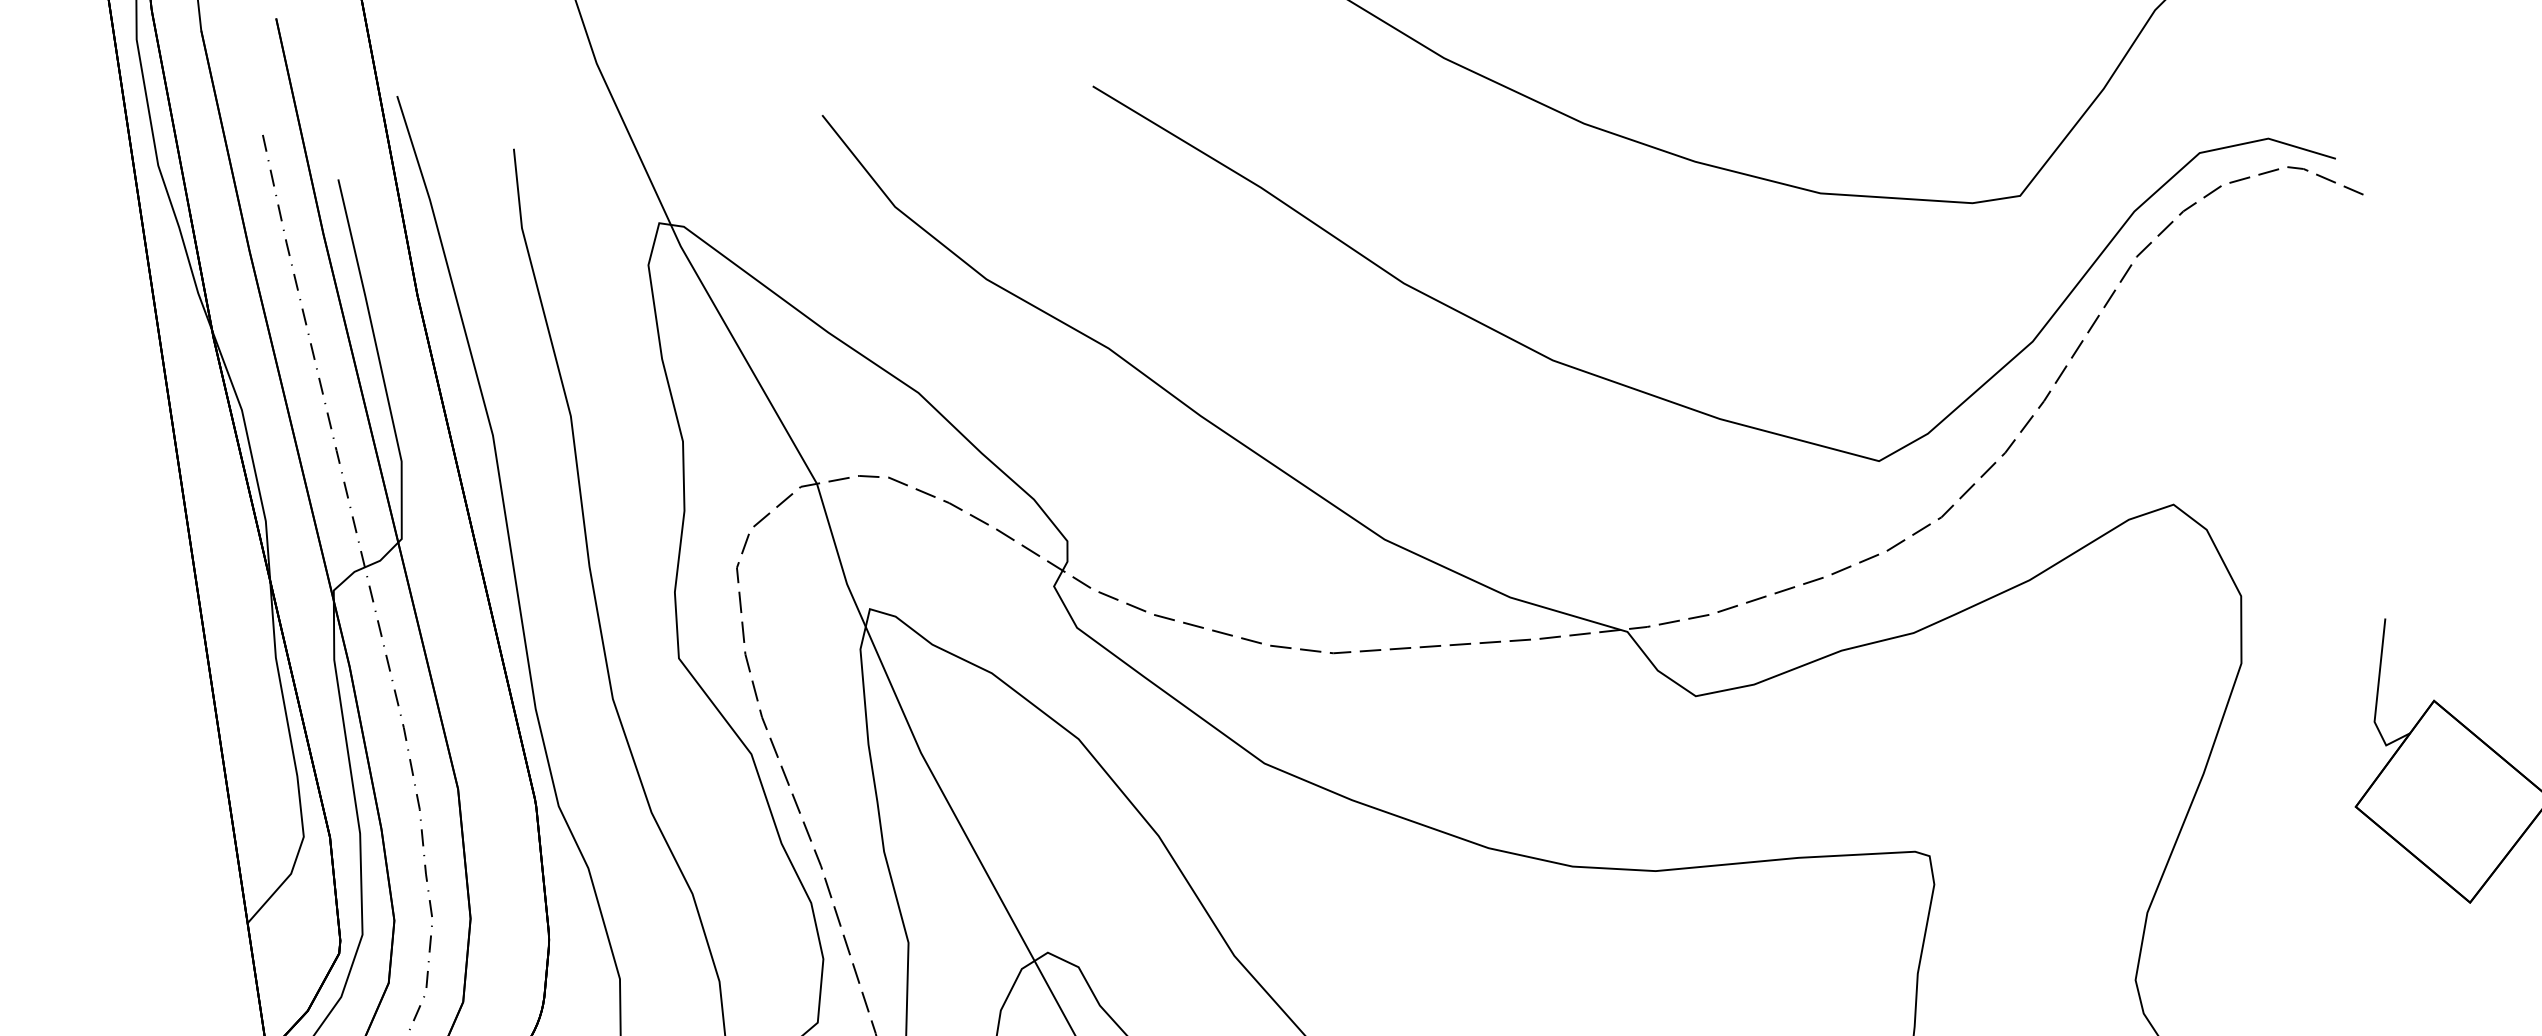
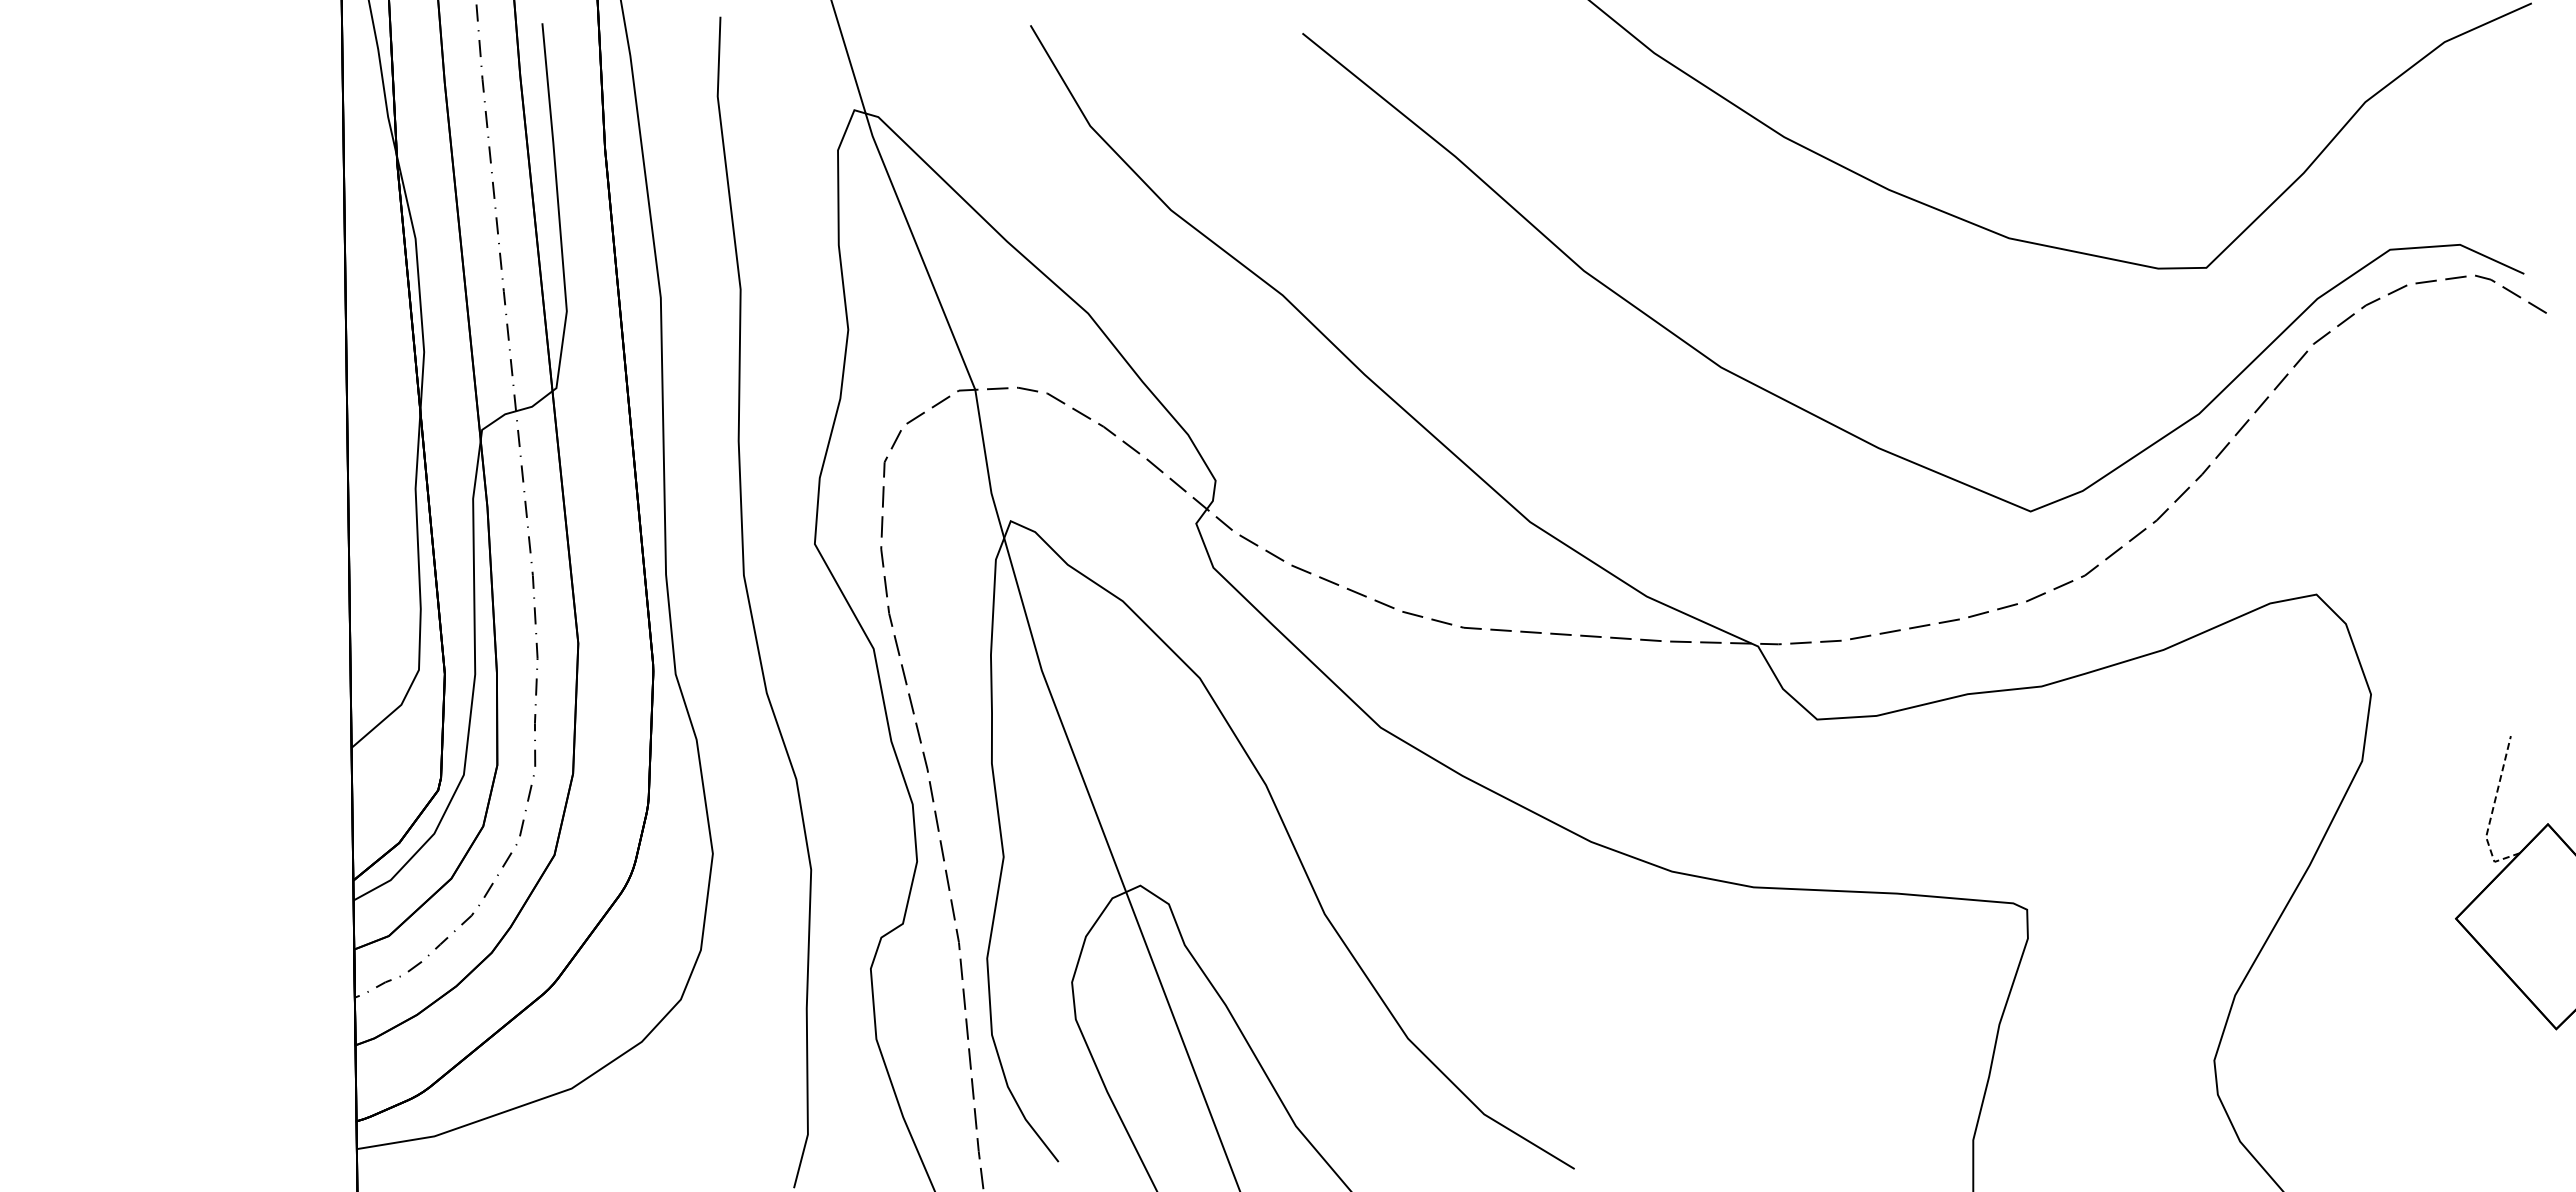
line: (2376, 697) -> (2491, 813), solid -> dashed

